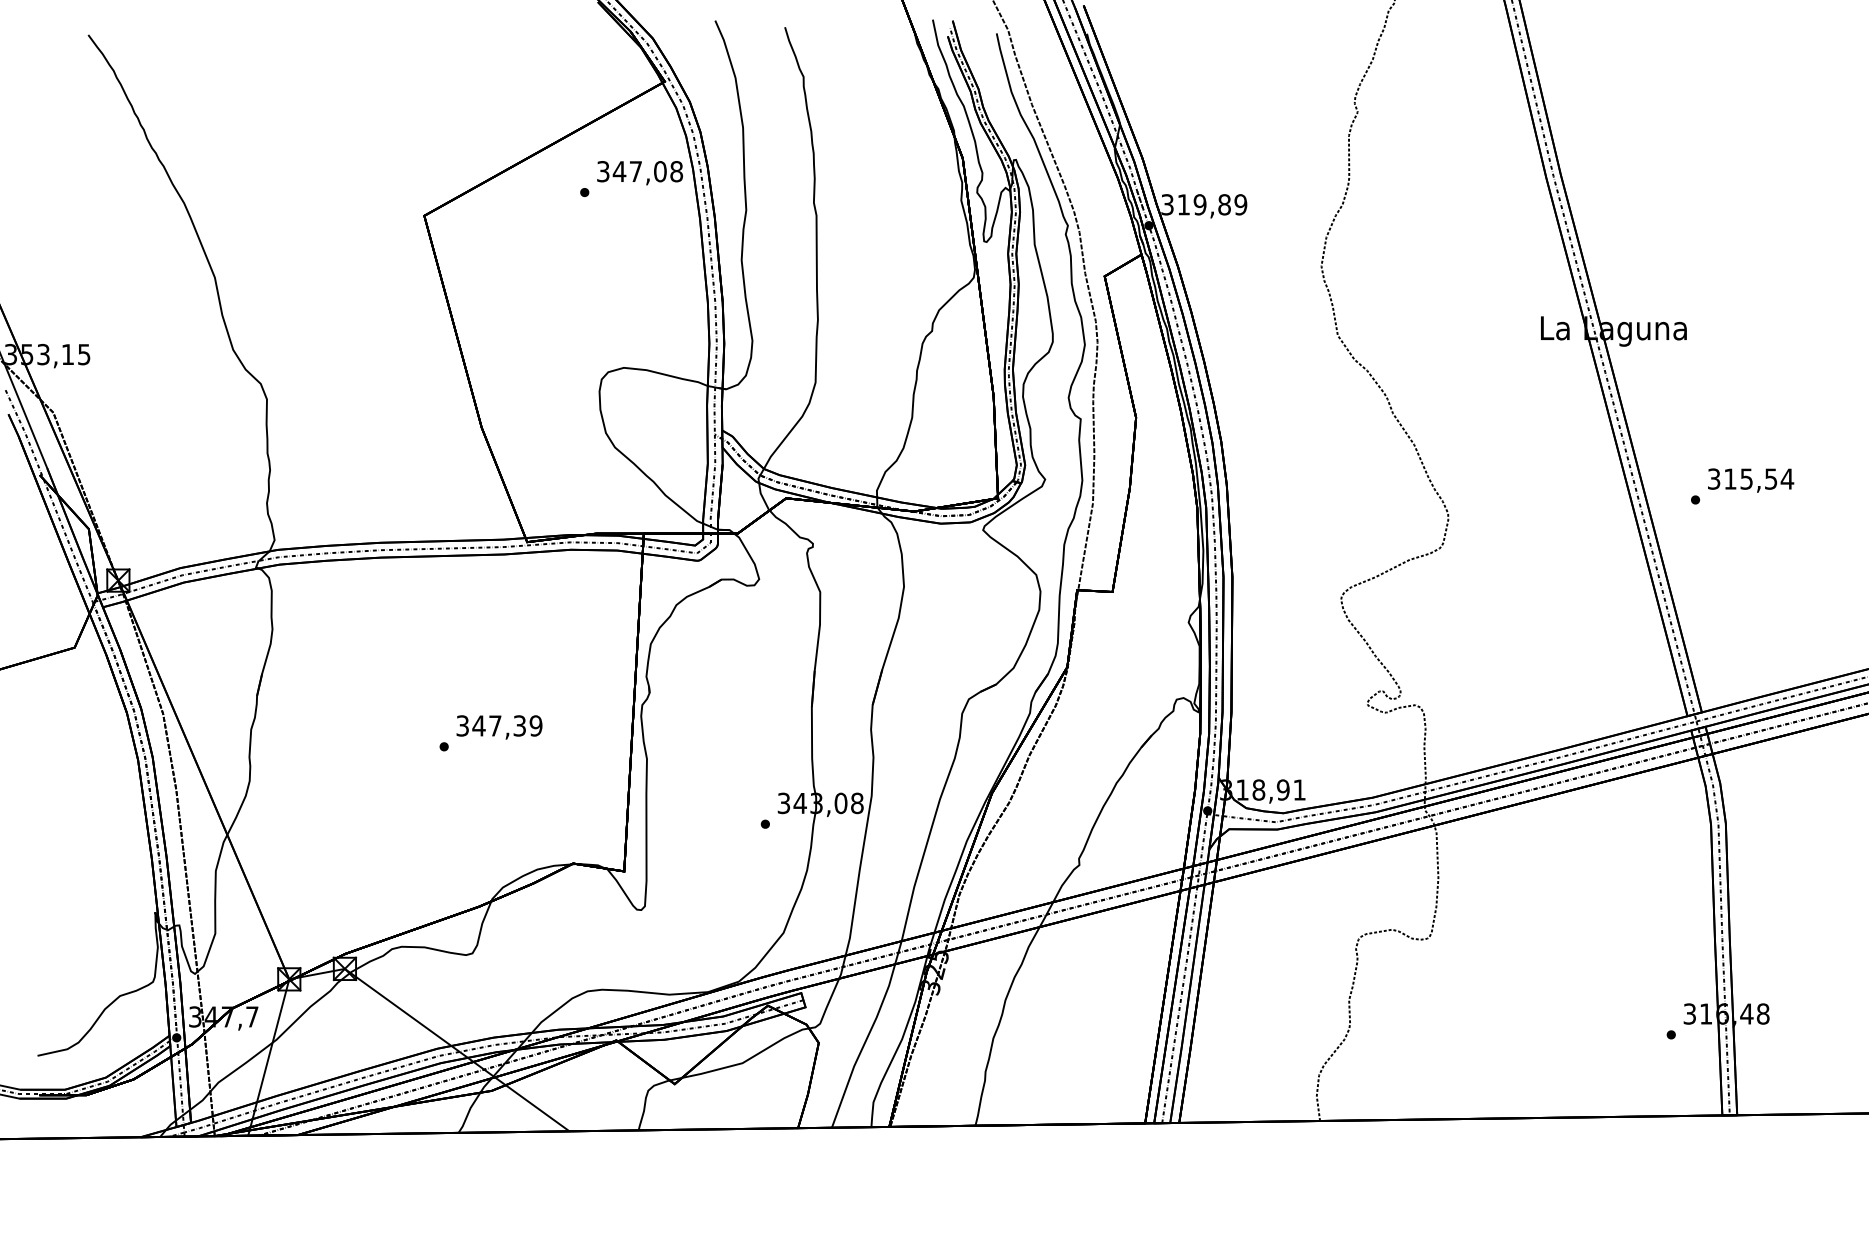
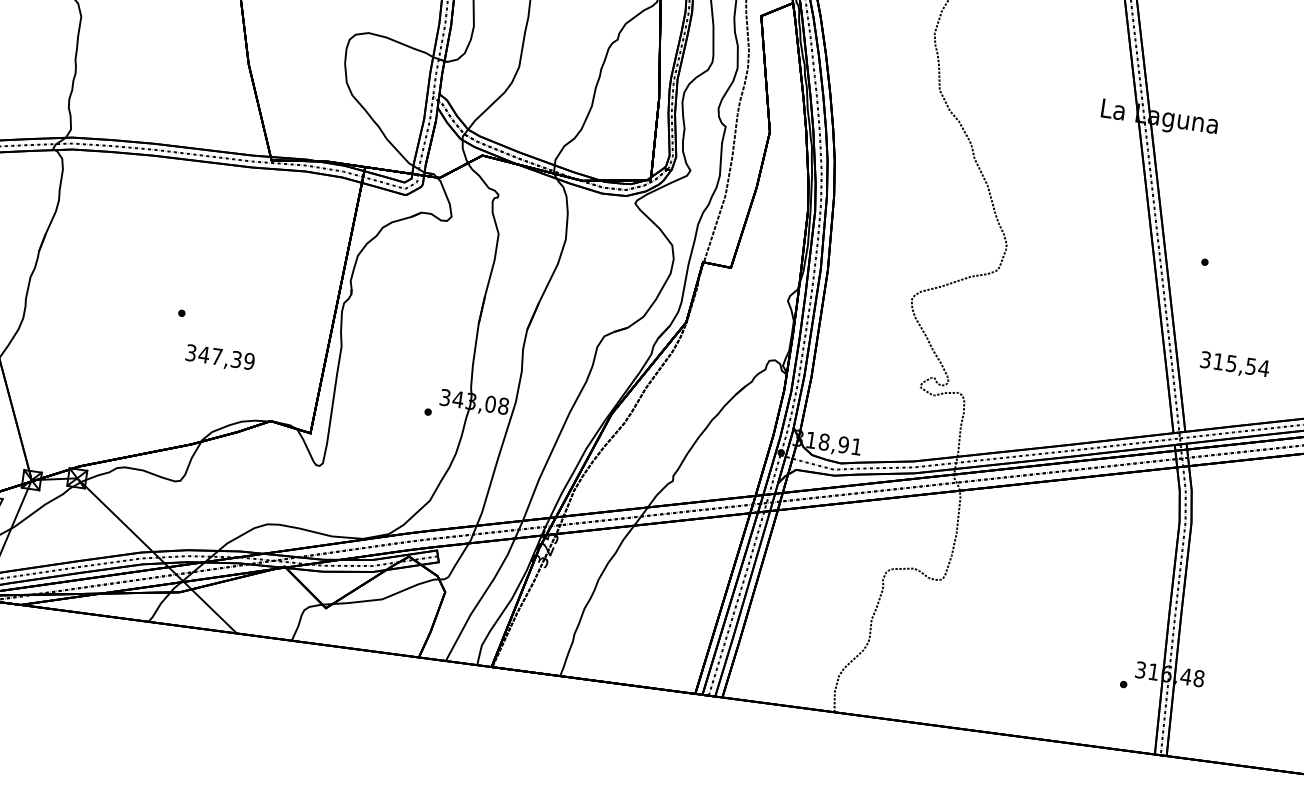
text: (1751, 480) -> (1235, 365), moved
text: (499, 727) -> (220, 358), moved

